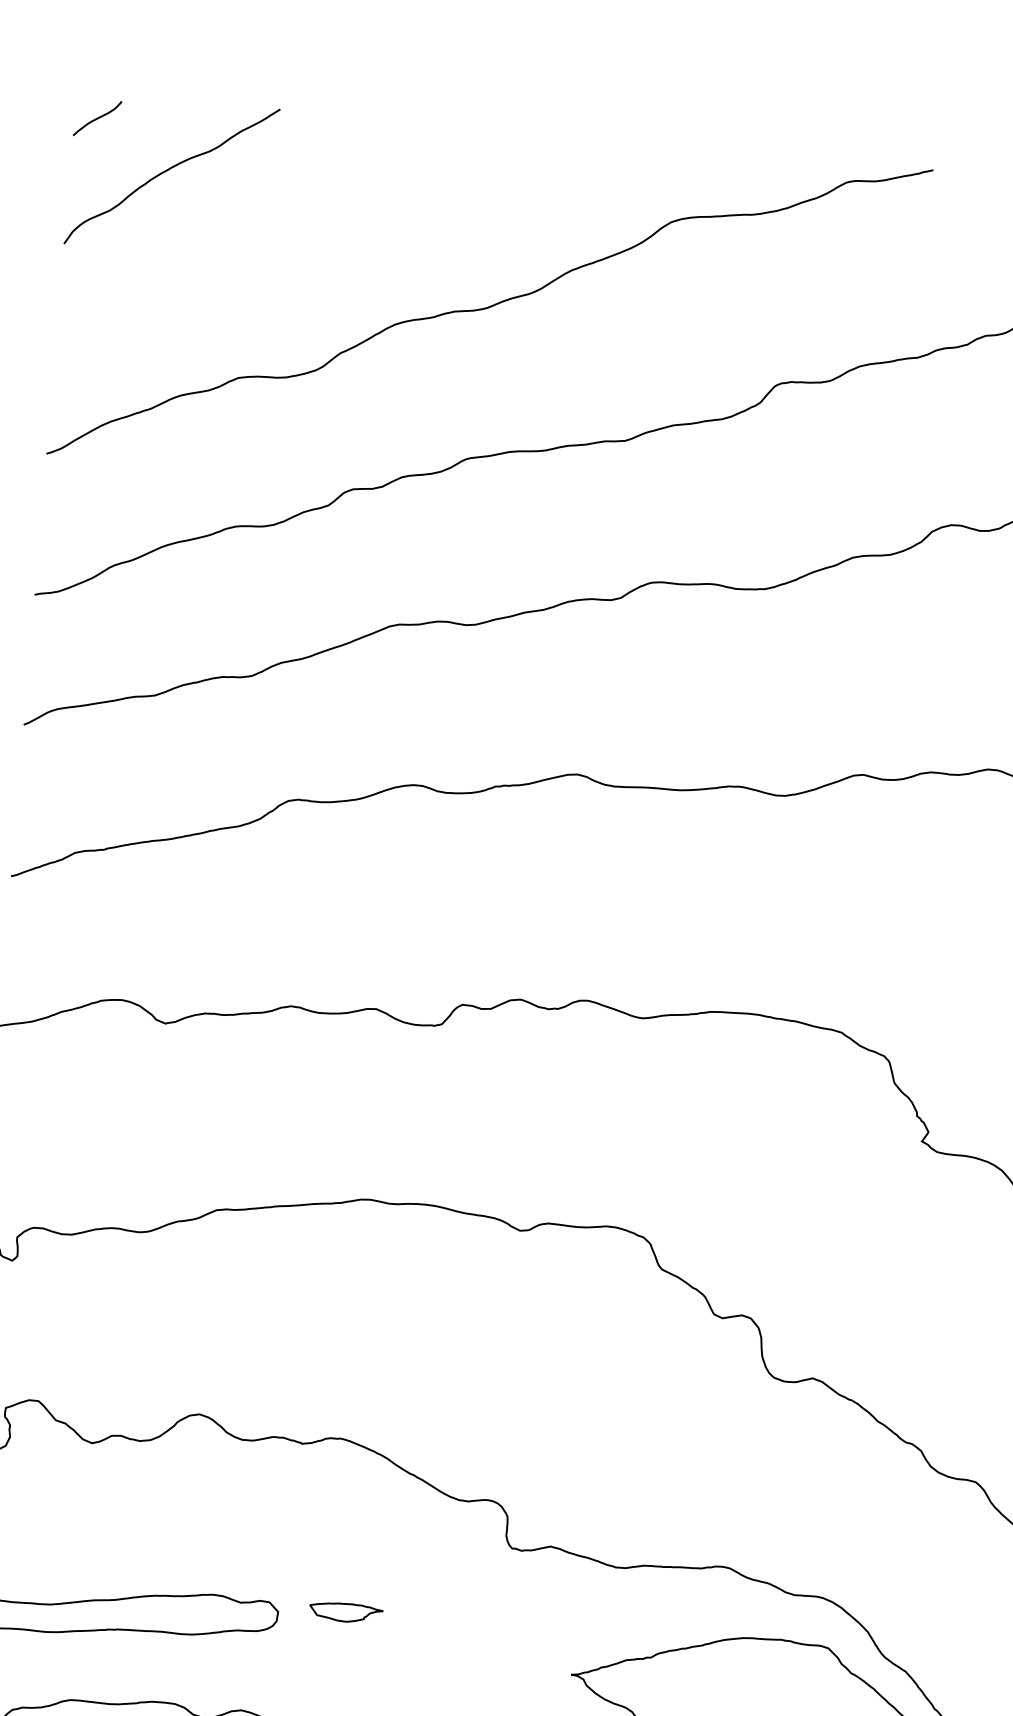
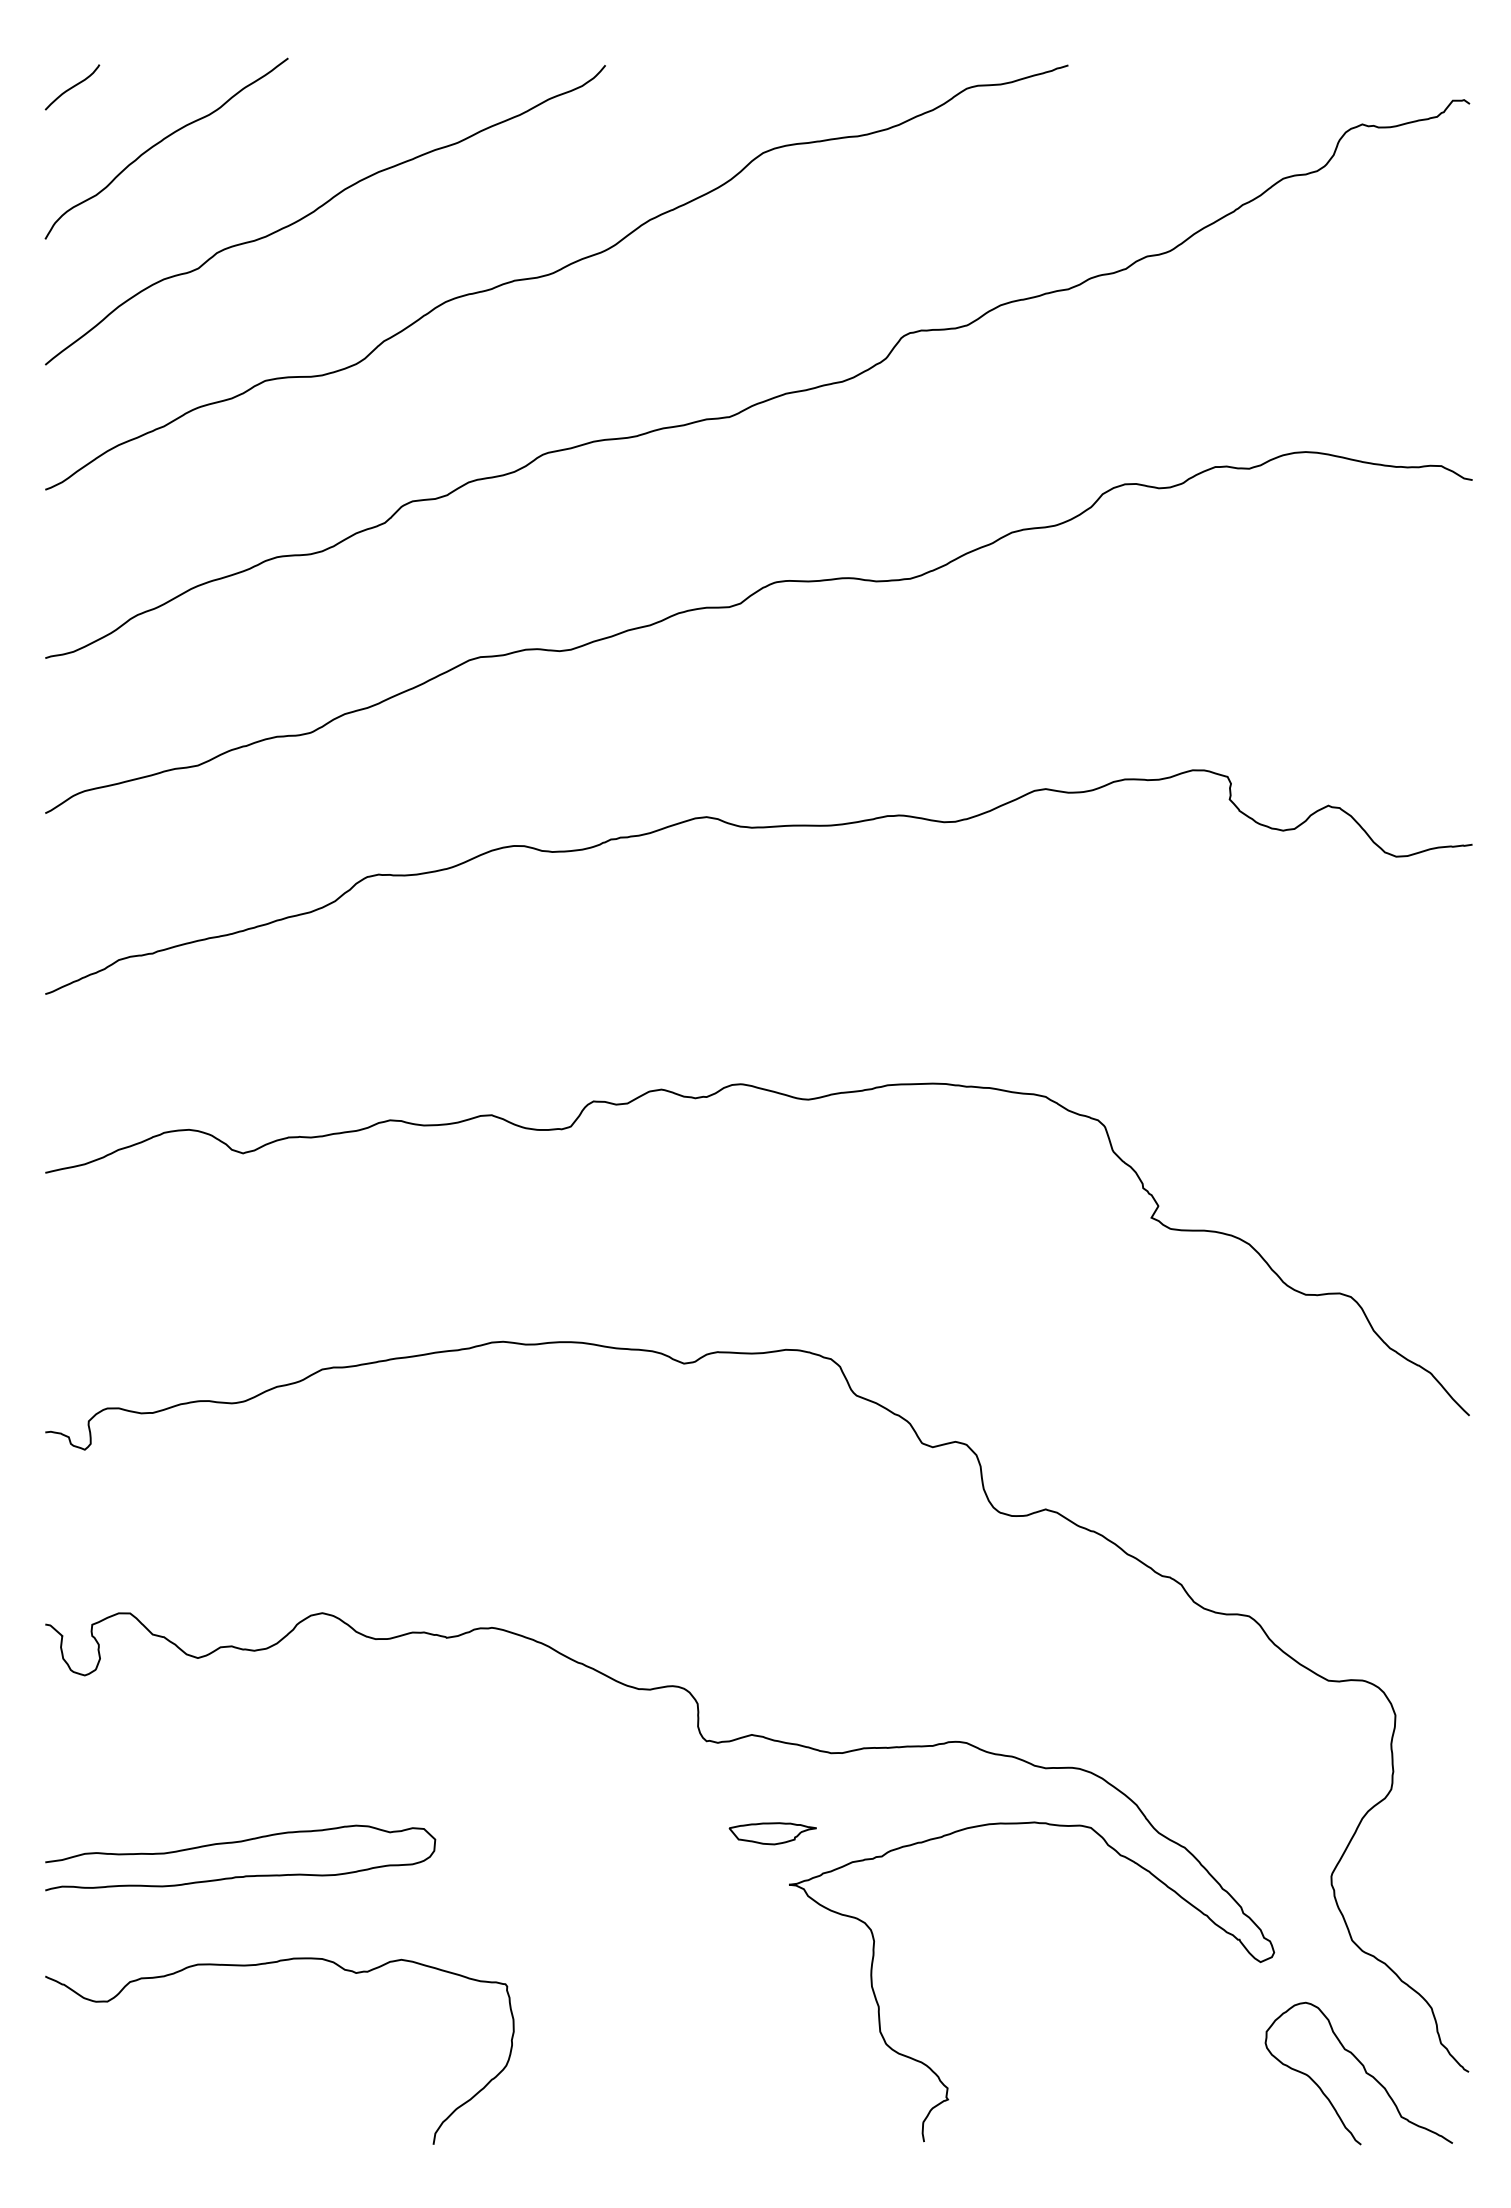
curve: (297, 236) -> (321, 207), added
part: (345, 1612) -> (772, 1833), moved

